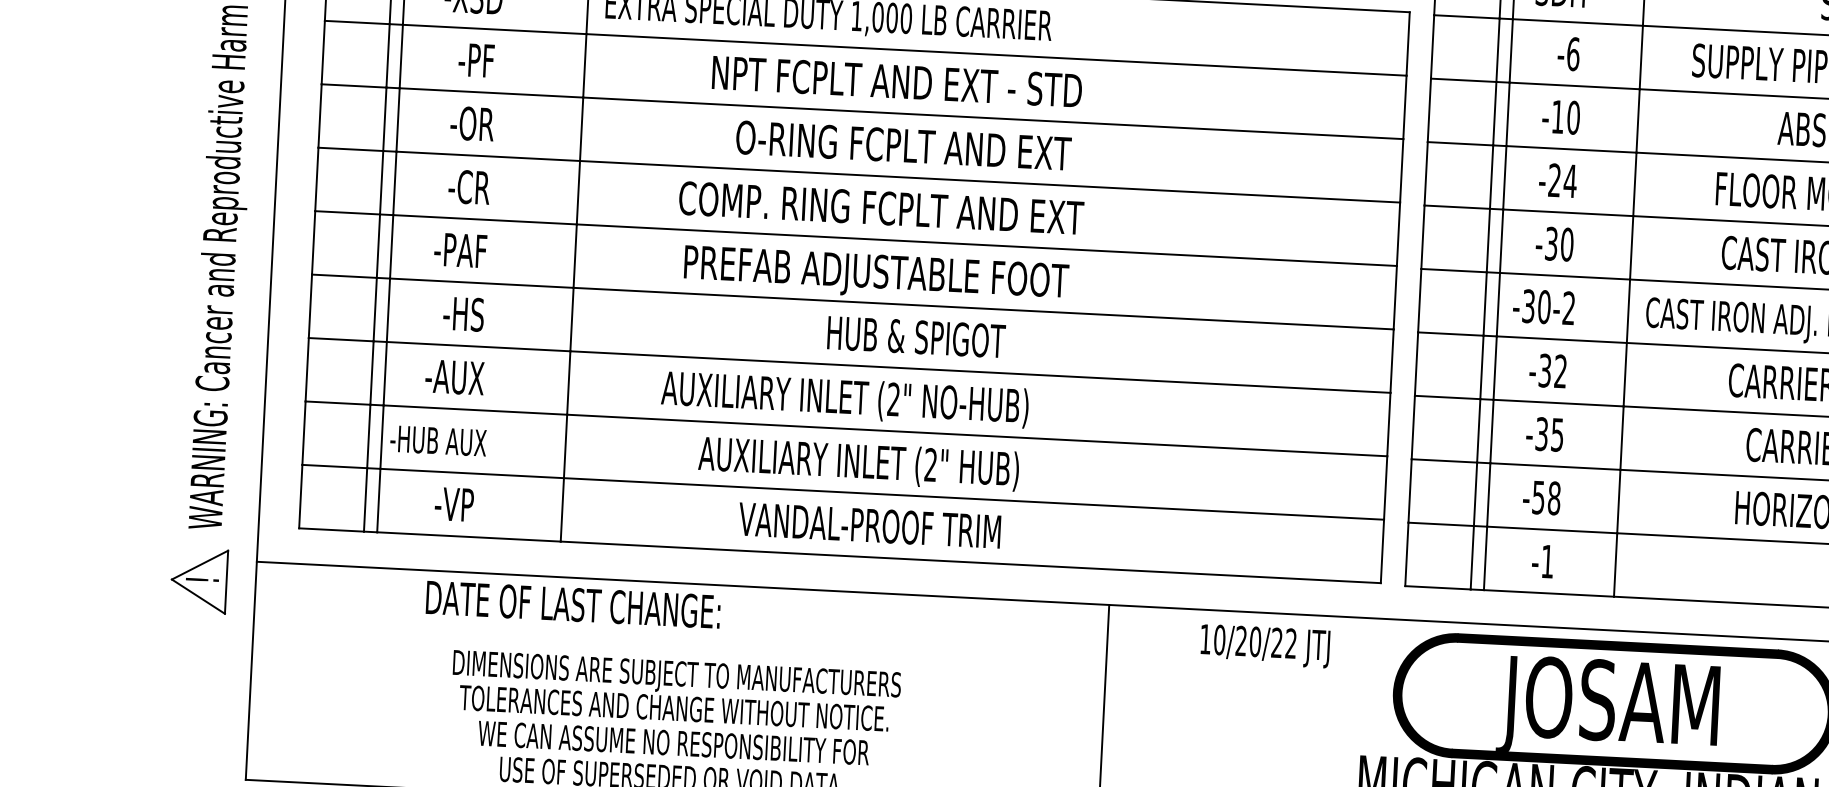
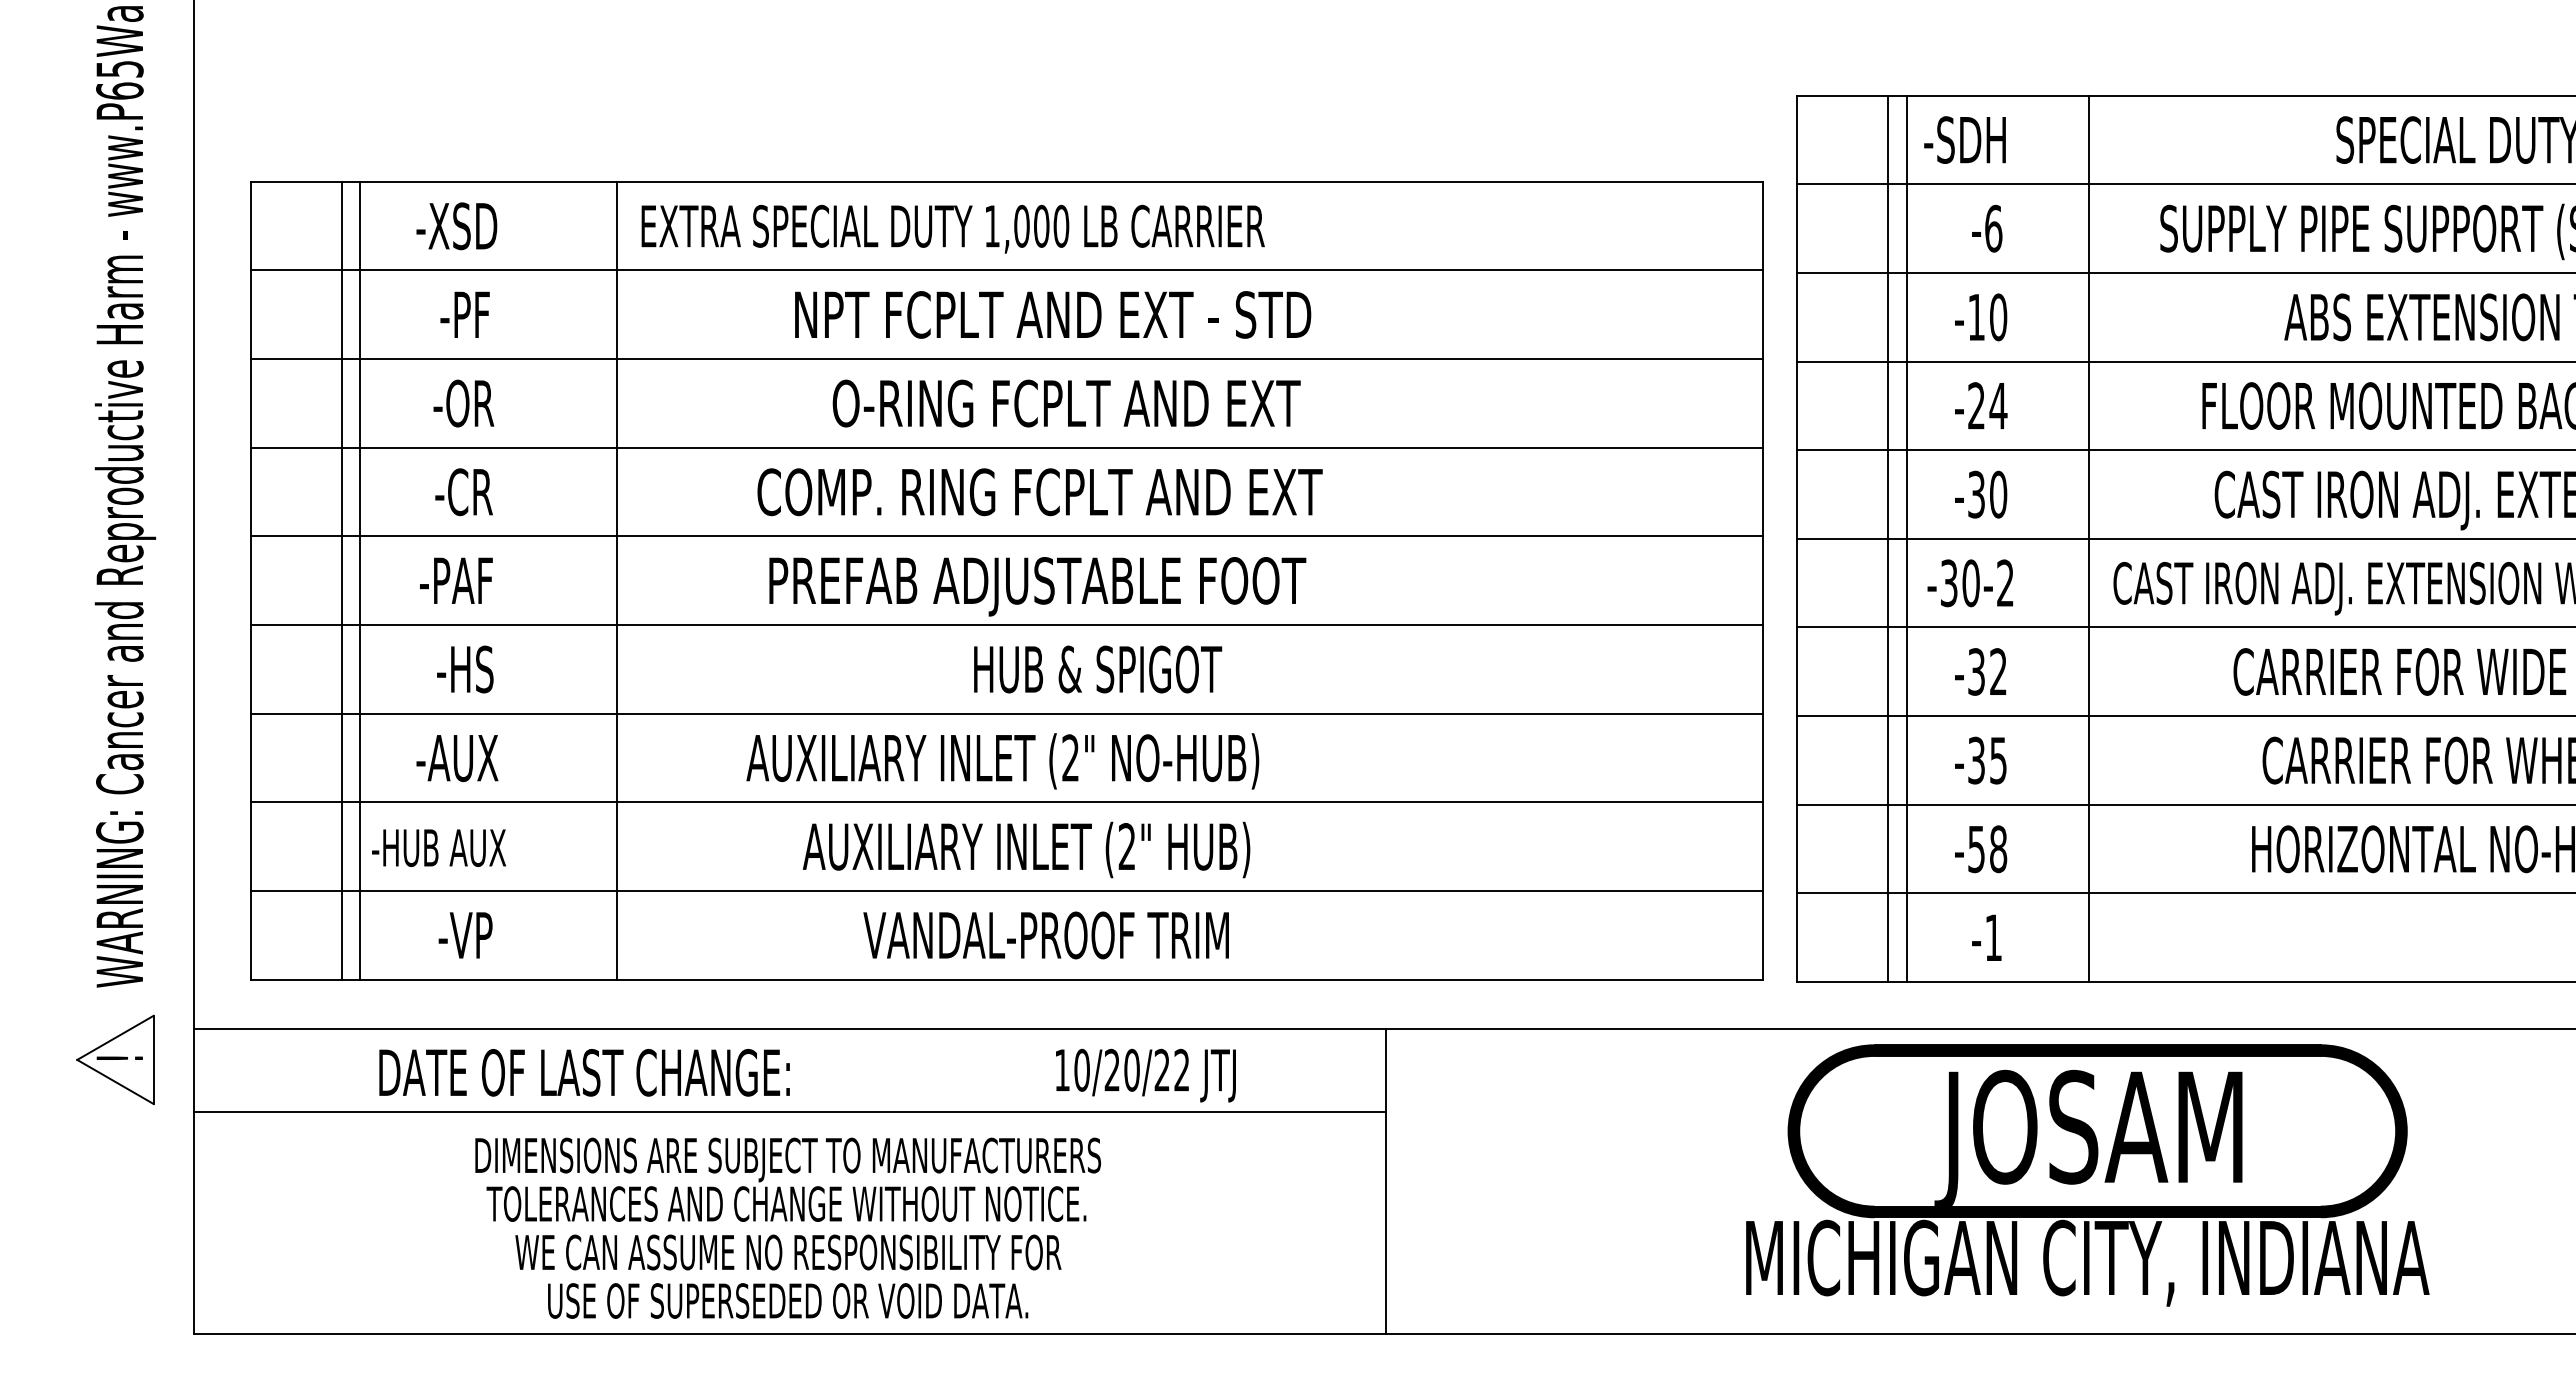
text: (573, 604) -> (584, 1072), moved
line: (679, 642) -> (789, 1112), added
text: (1264, 646) -> (1145, 1075), moved

